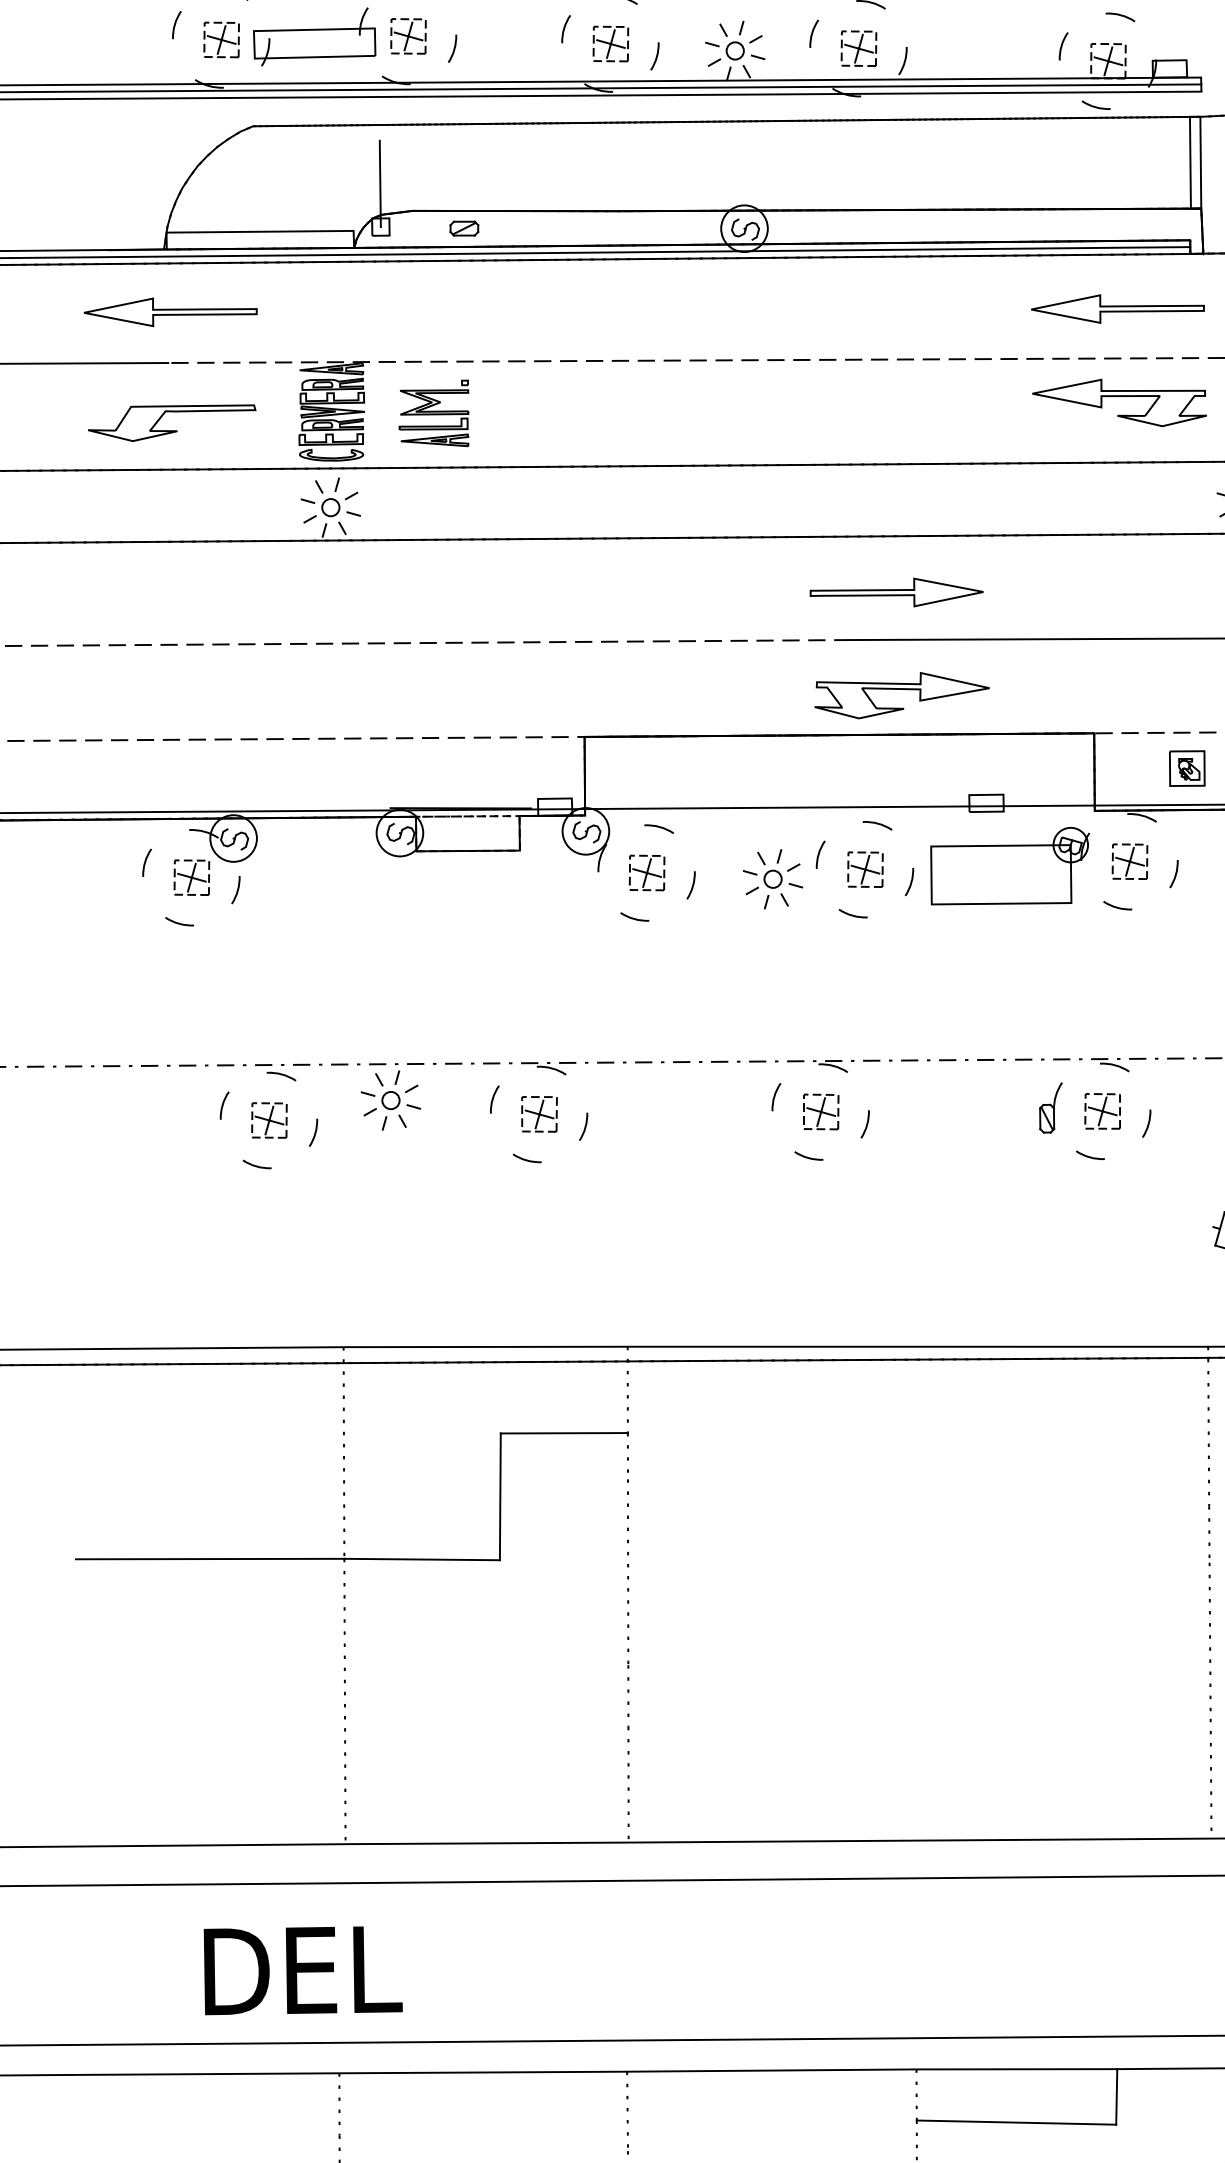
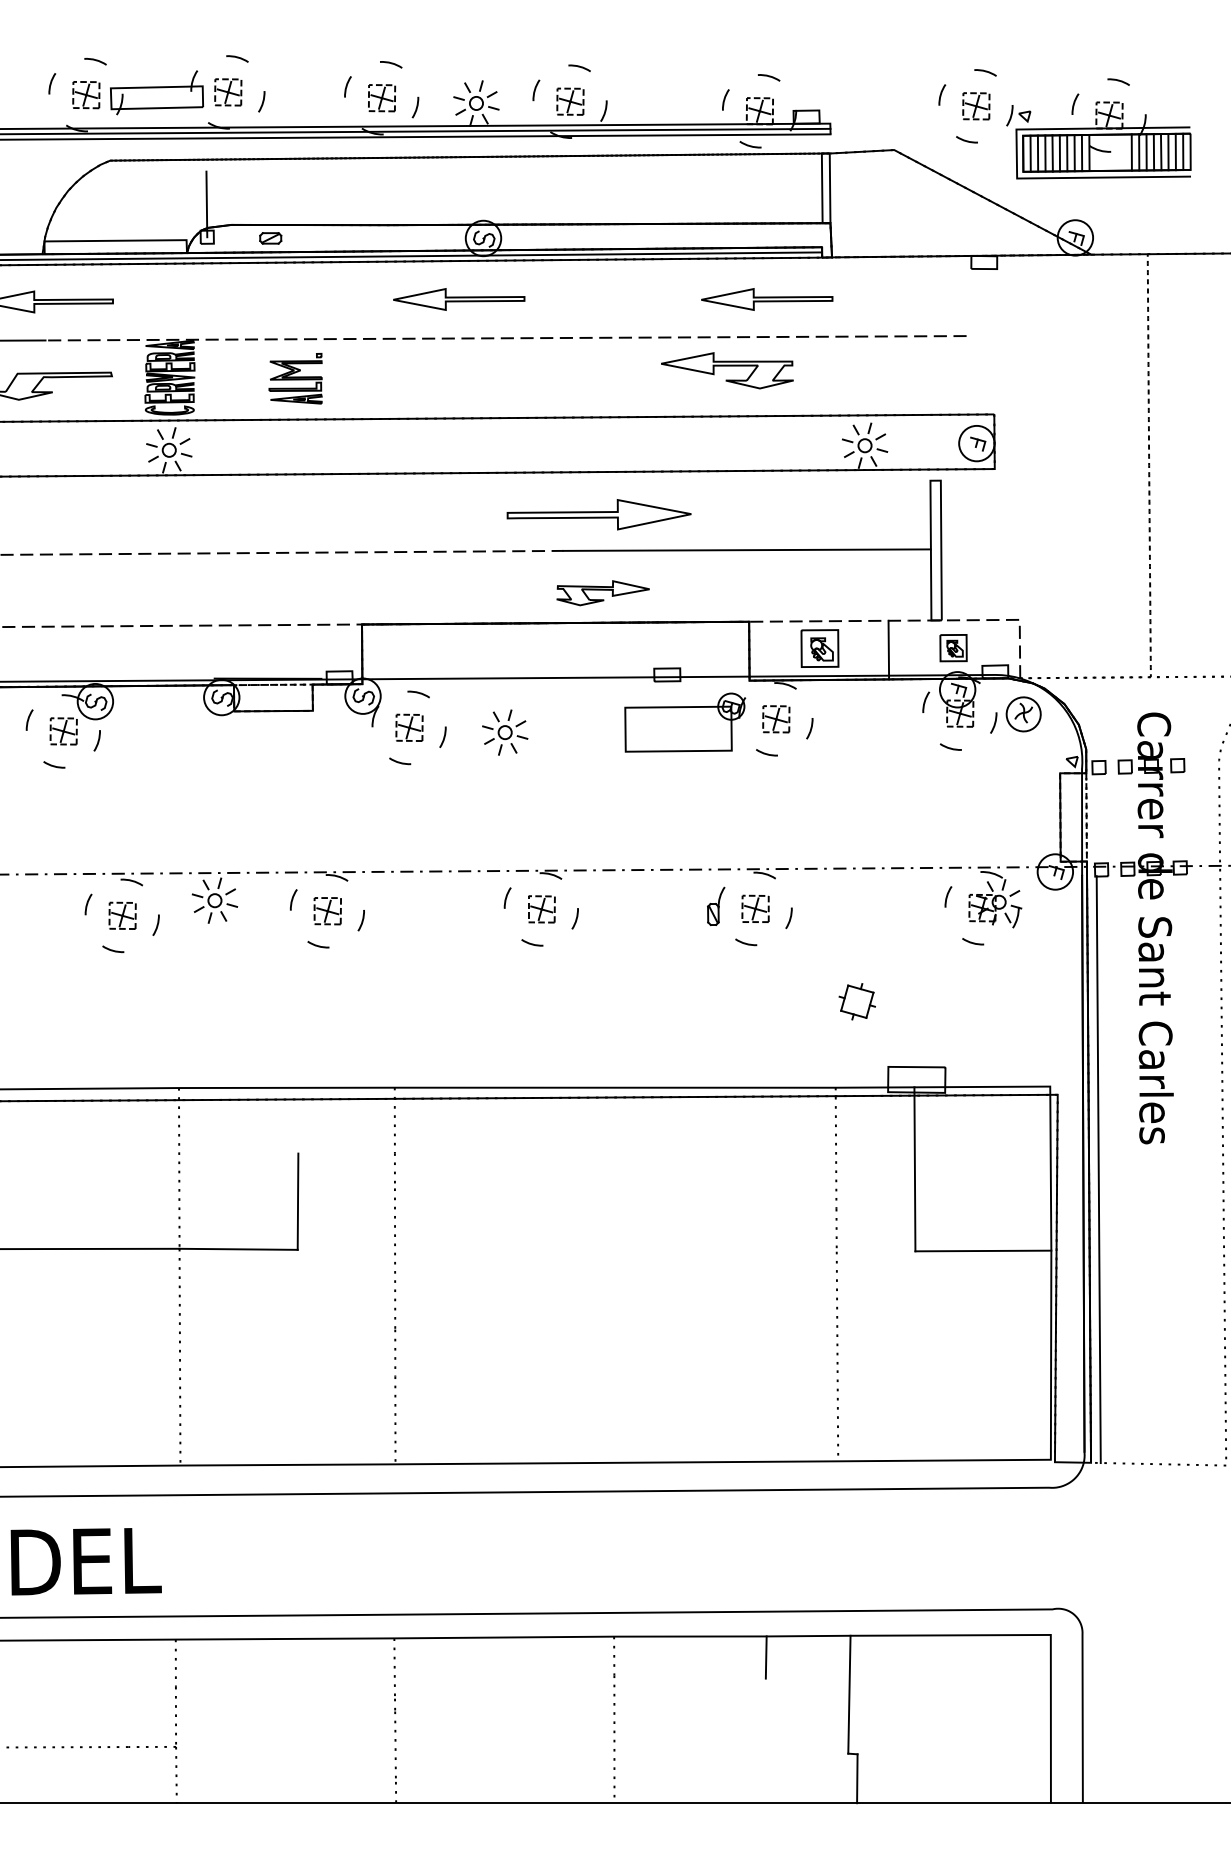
part: (712, 309) -> (459, 299), added
part: (1119, 402) -> (727, 370), moved
part: (433, 413) -> (295, 378), moved
part: (895, 592) -> (598, 514), size x1.4
part: (901, 696) -> (602, 593), size x0.7
part: (1186, 768) -> (819, 648), size x1.4
part: (864, 869) -> (574, 725), removed
line: (564, 1433) -> (346, 1153), removed
text: (302, 1970) -> (85, 1561), moved
line: (1015, 2121) -> (689, 1676), removed

